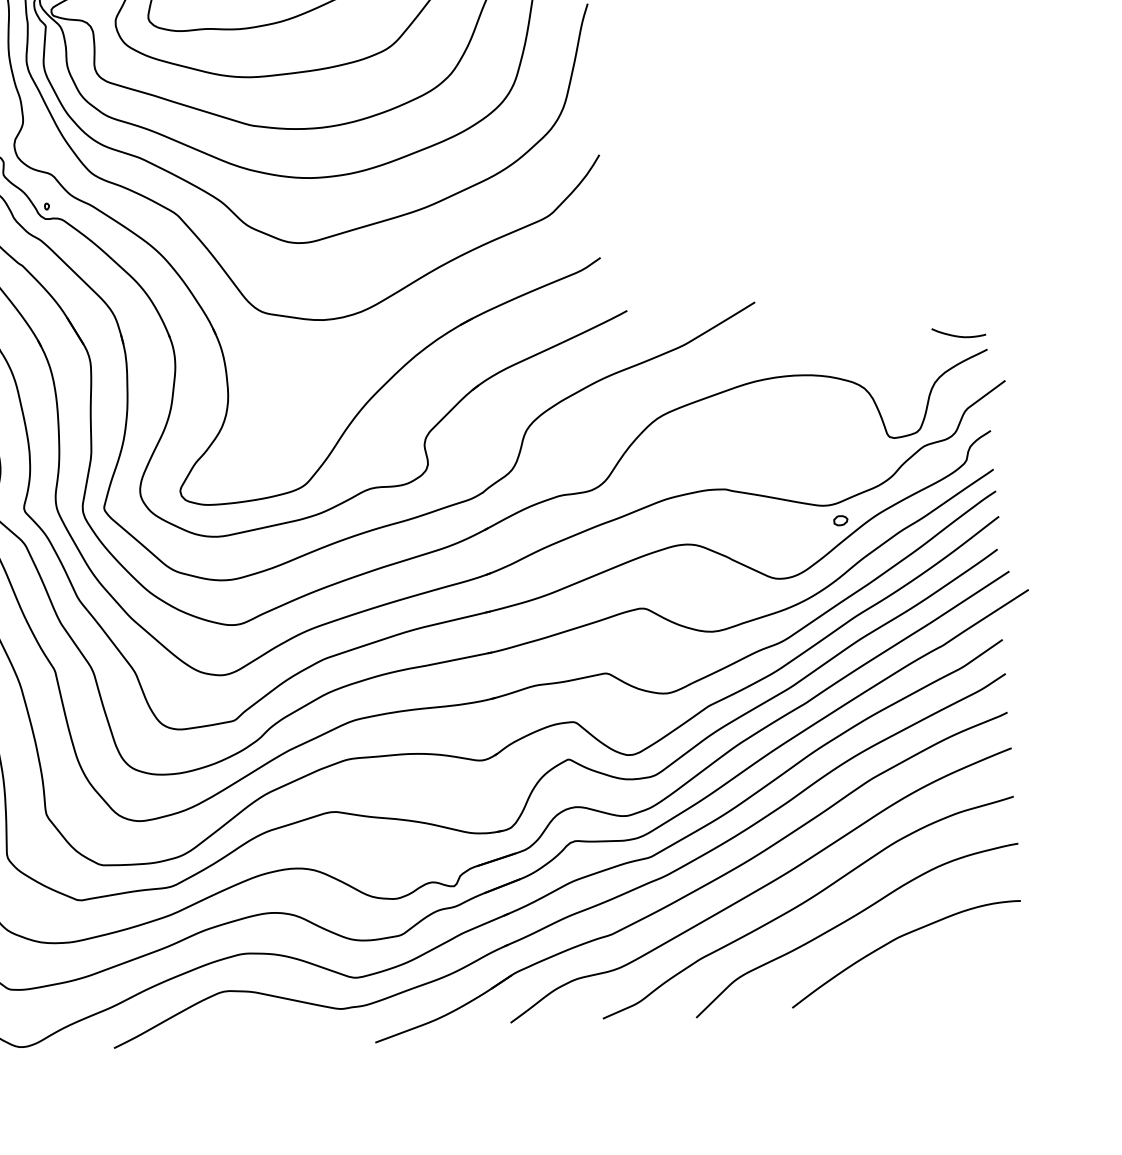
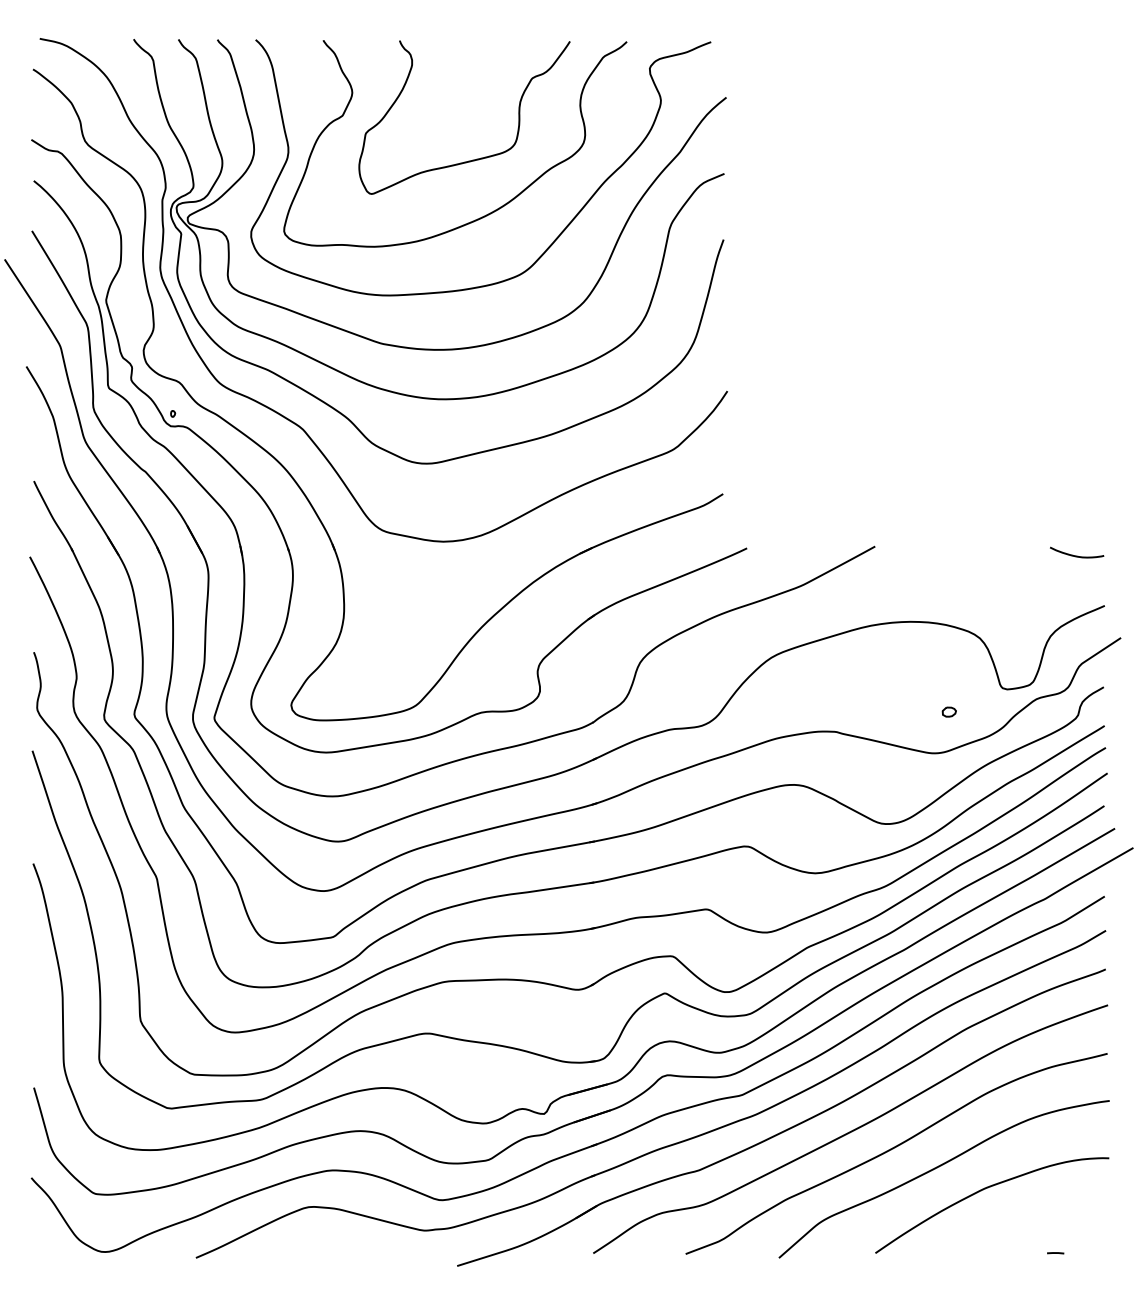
curve: (959, 335) -> (1077, 555), moved
part: (839, 520) -> (948, 711), moved
line: (972, 998) -> (1055, 1253), added

